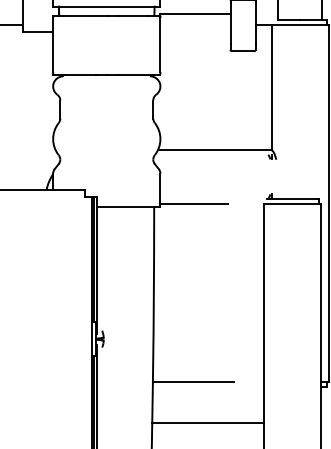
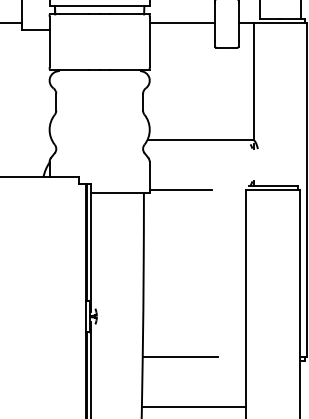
line: (195, 13) -> (182, 22), moved
line: (207, 423) -> (193, 407), moved

